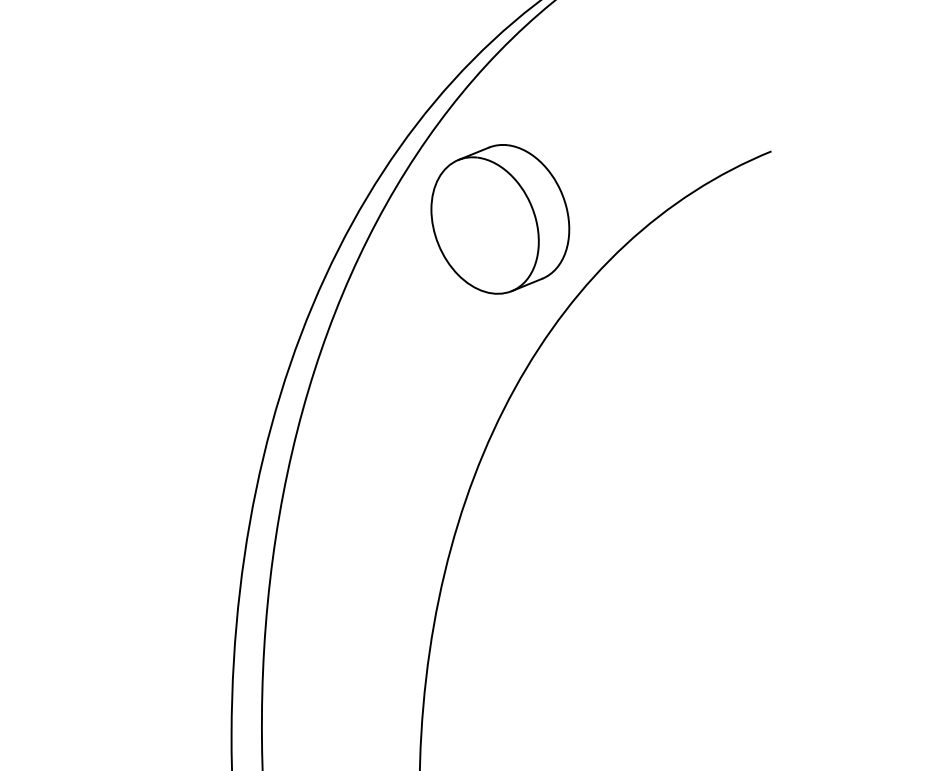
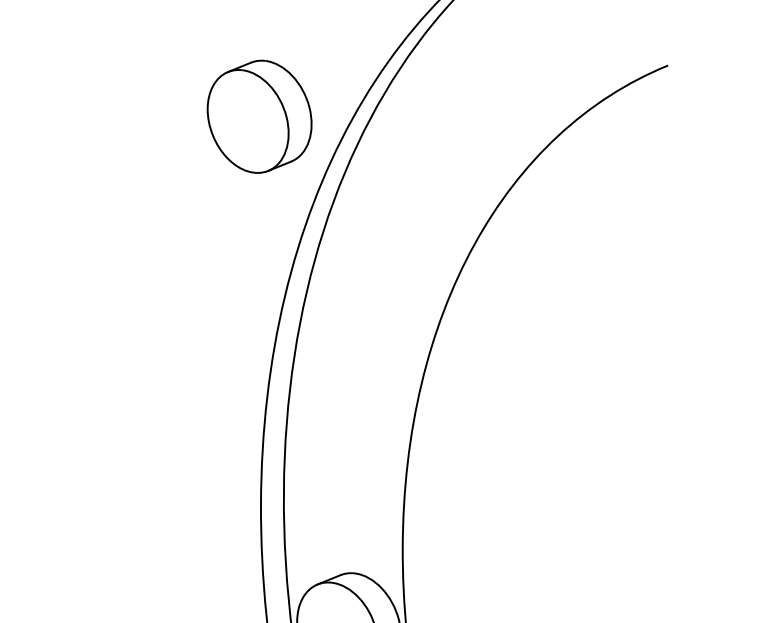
part: (500, 218) -> (259, 116), moved

